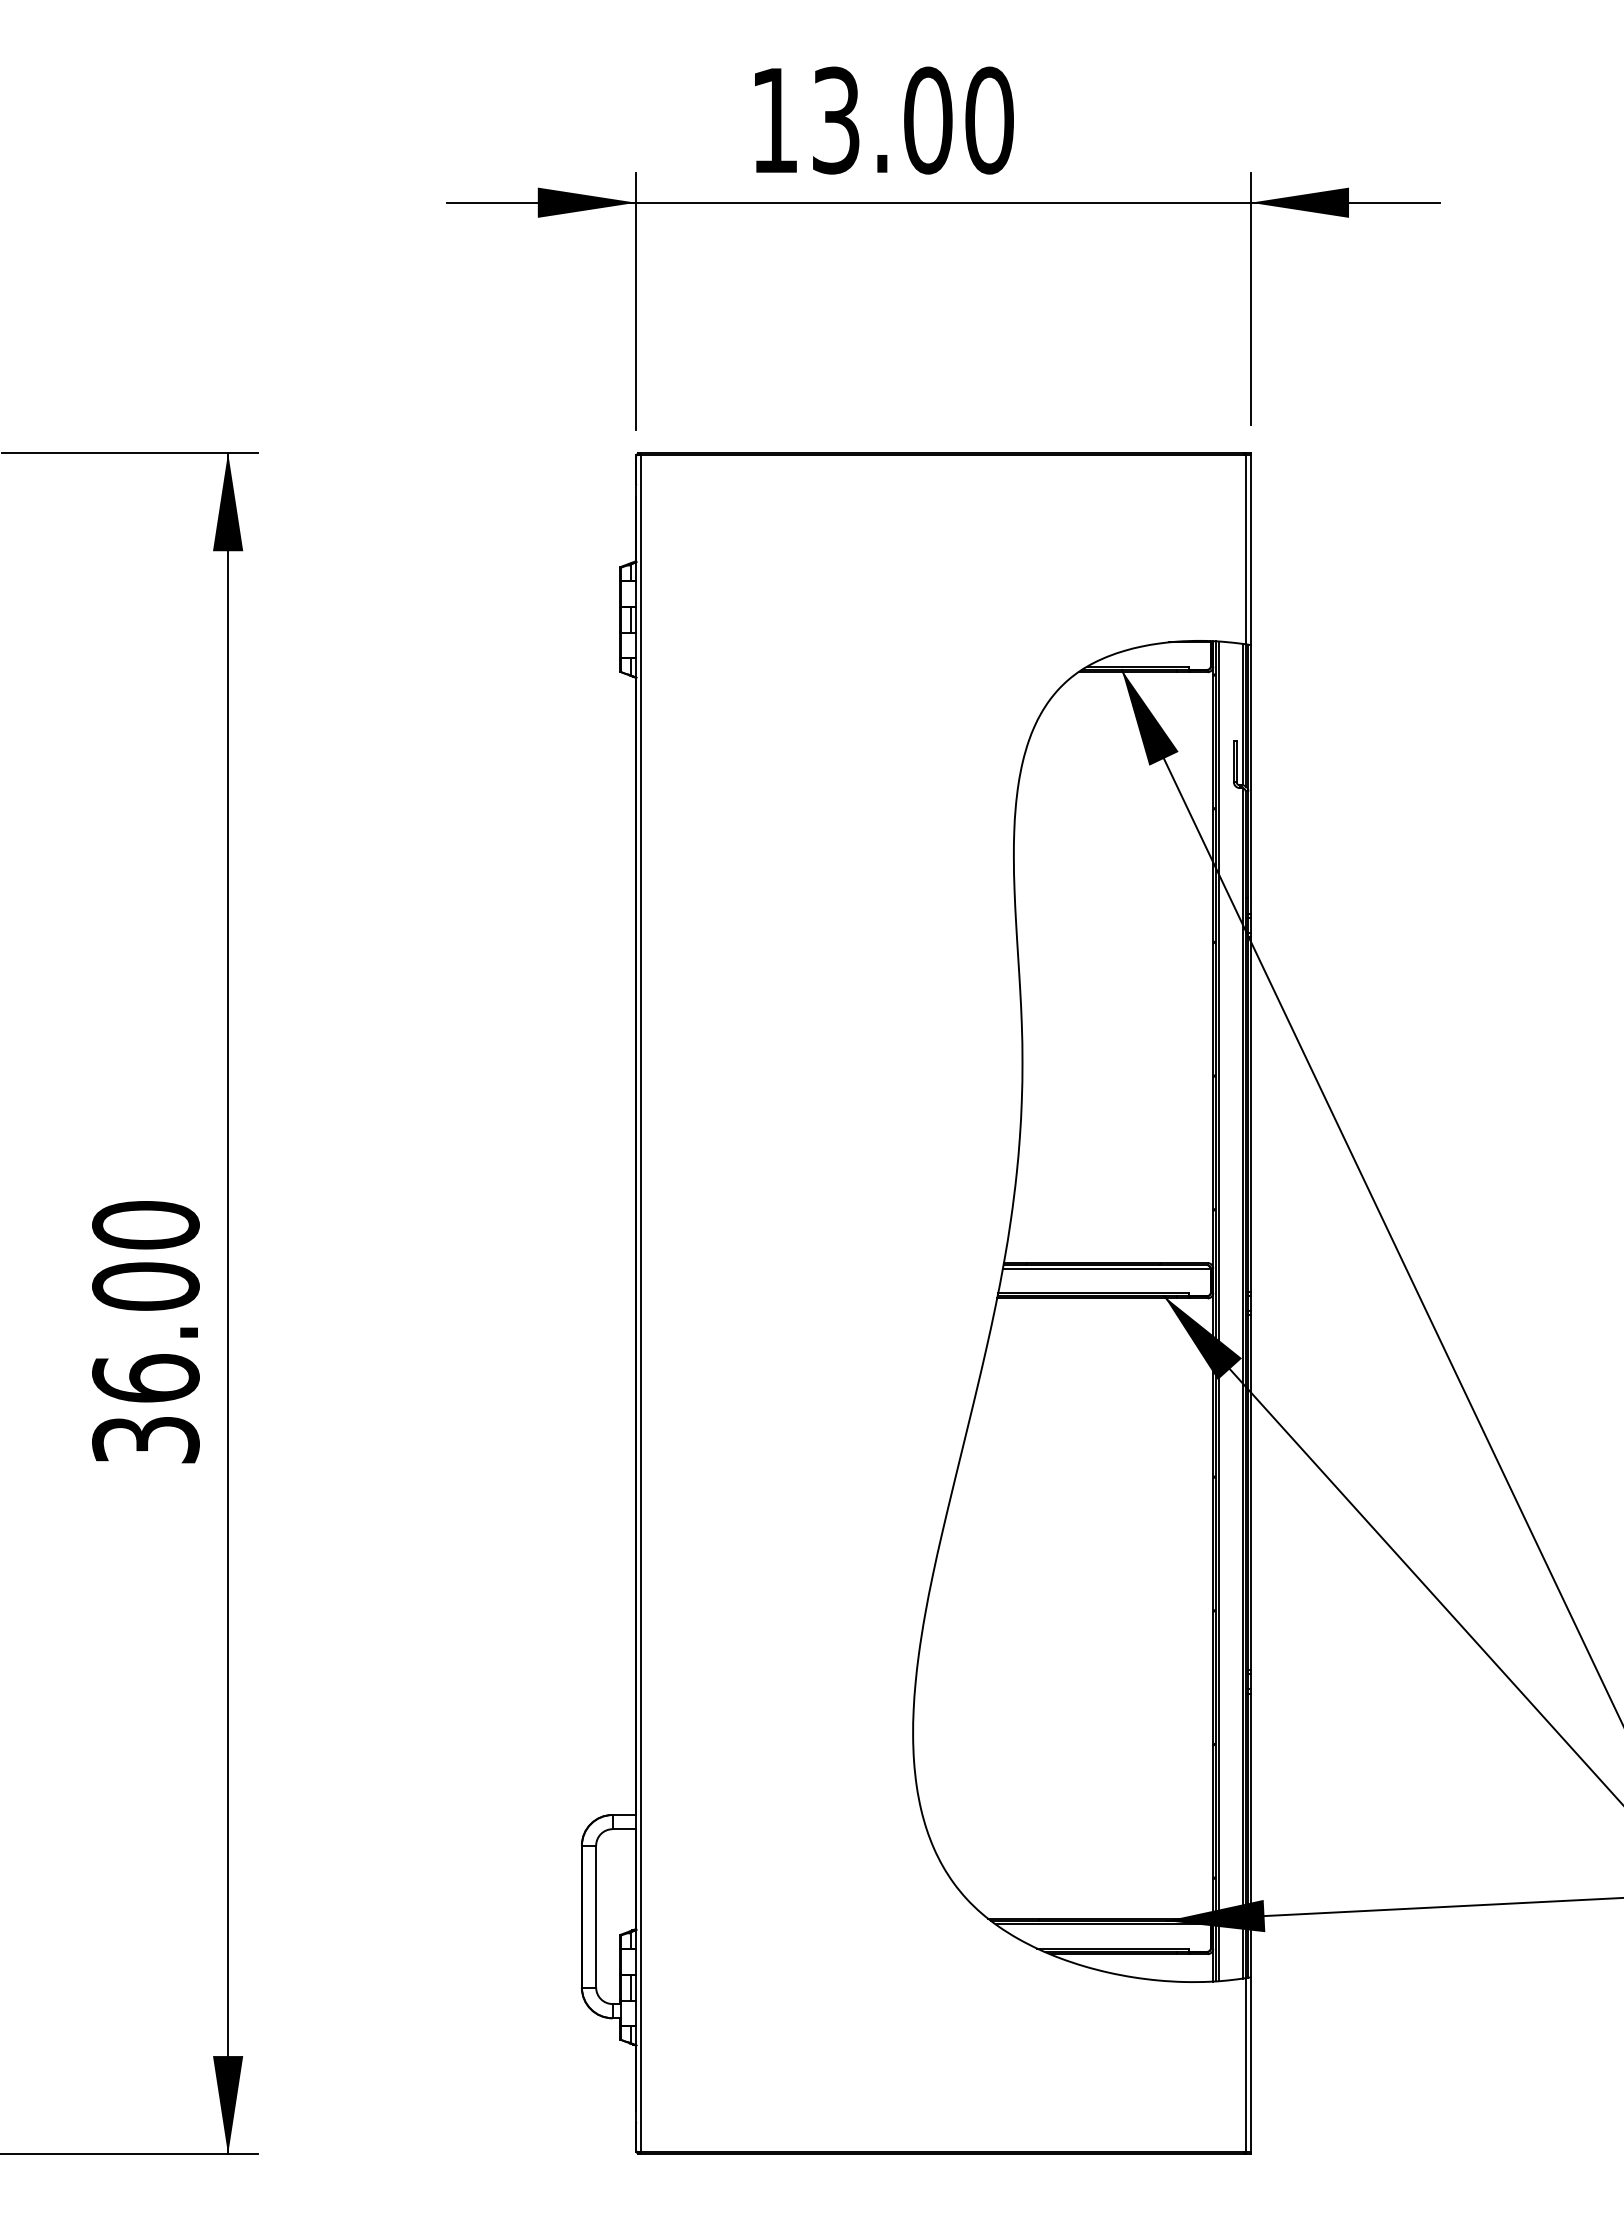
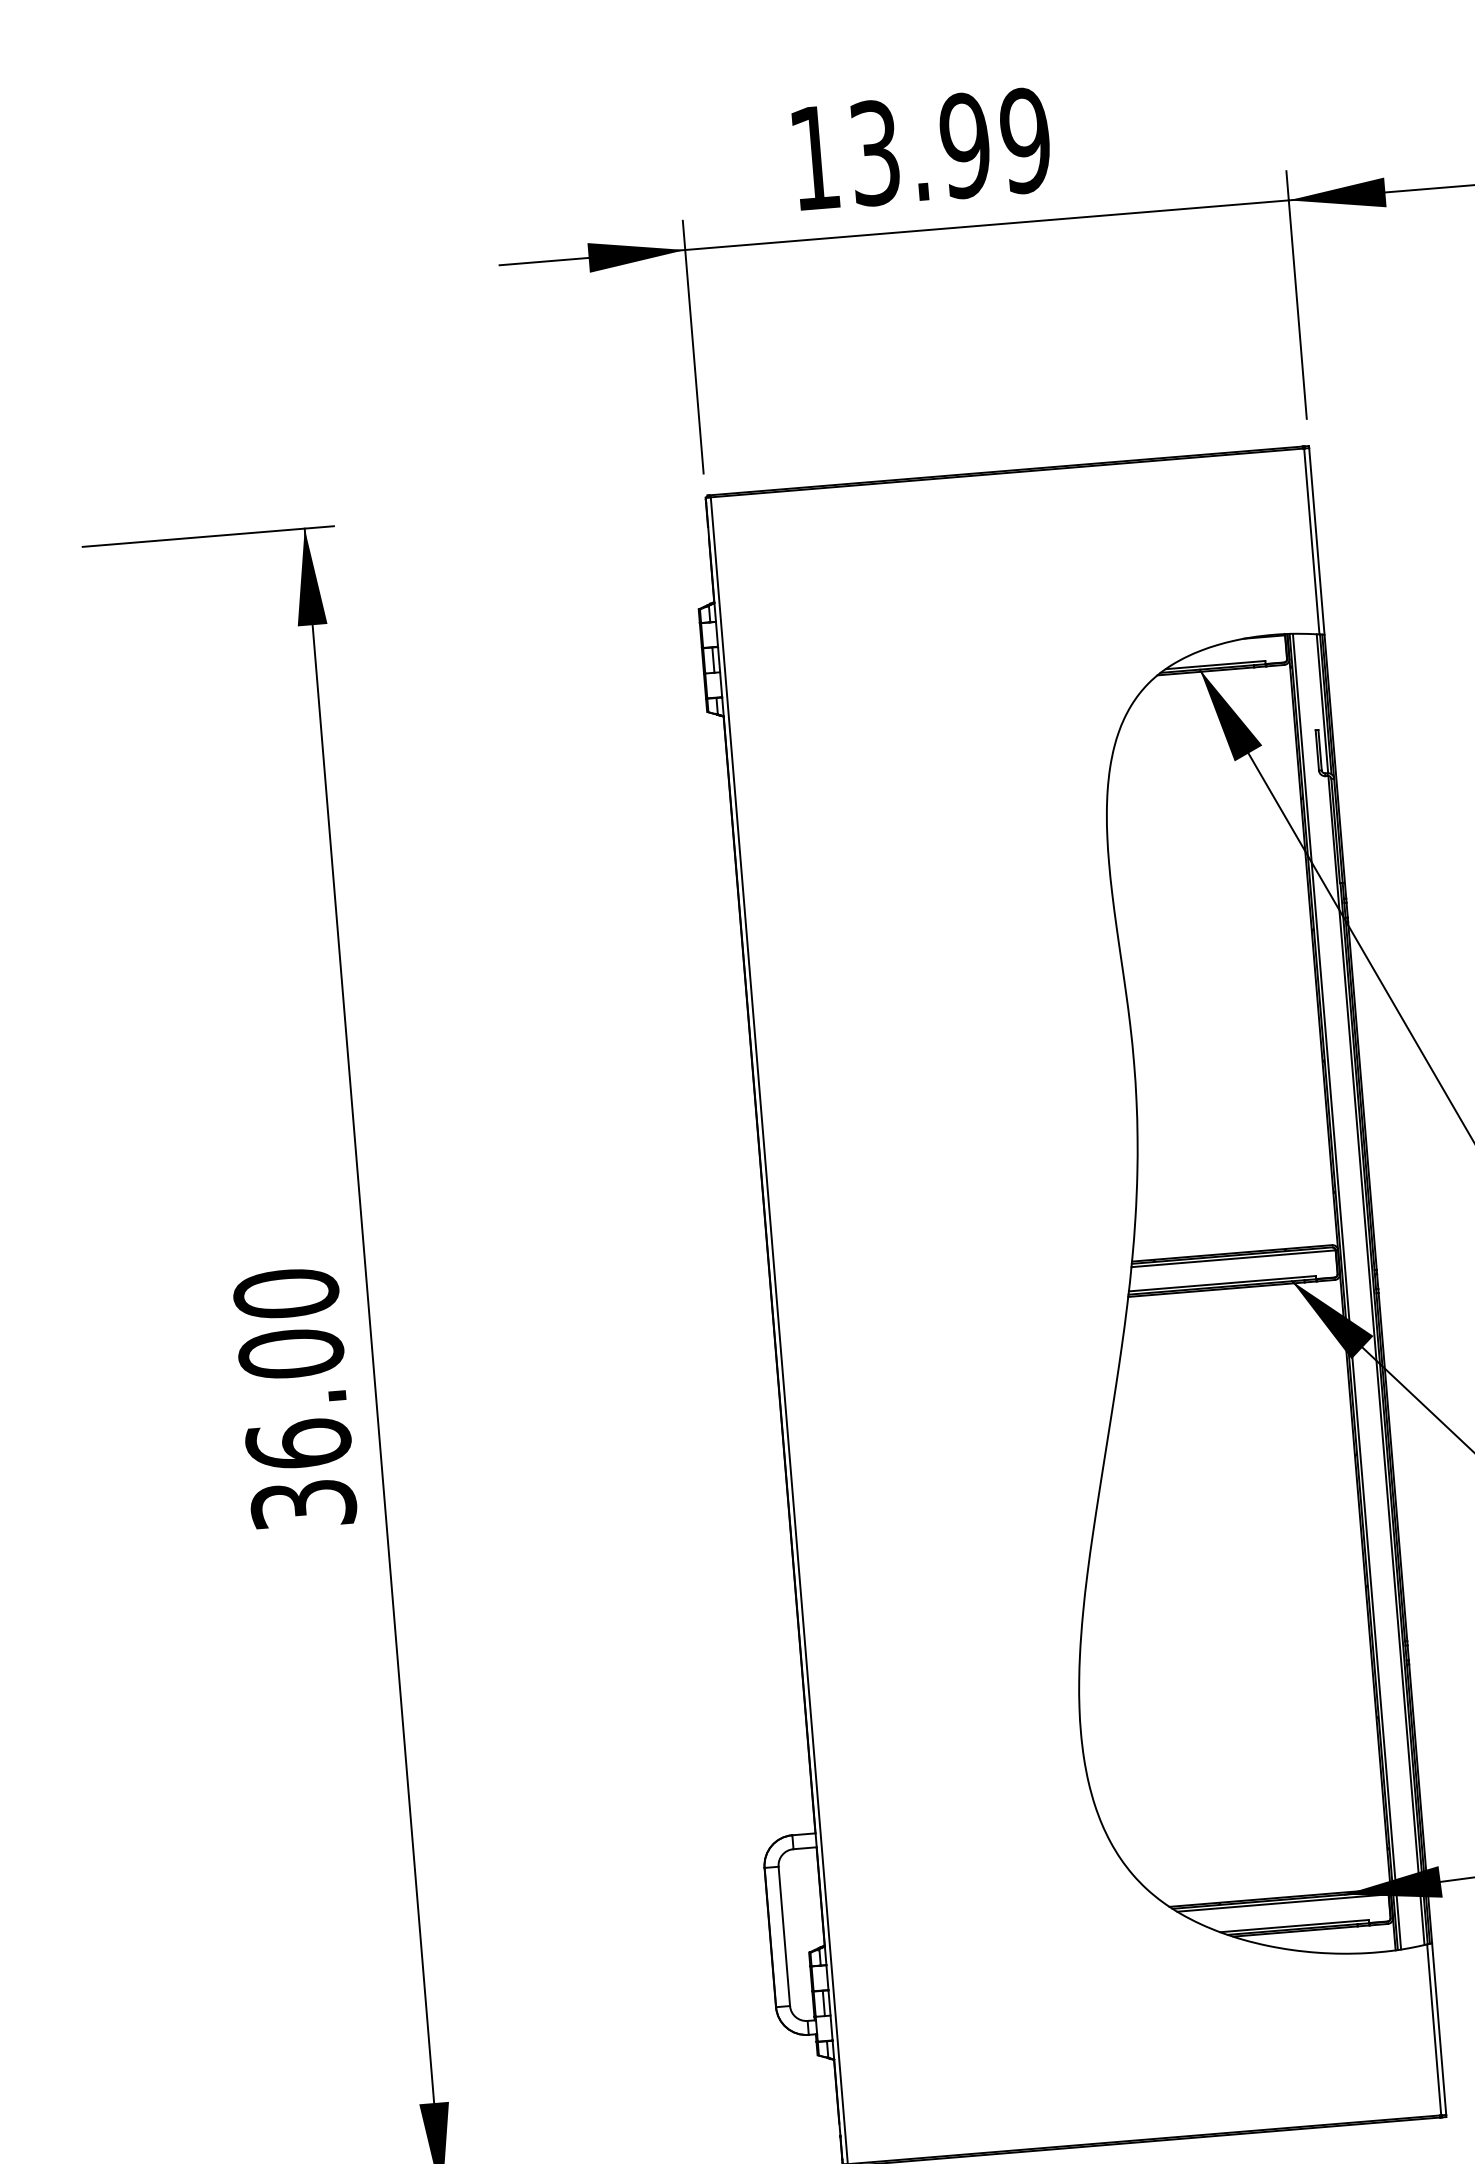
text: (958, 120) -> (995, 143), 13.00 -> 13.99

